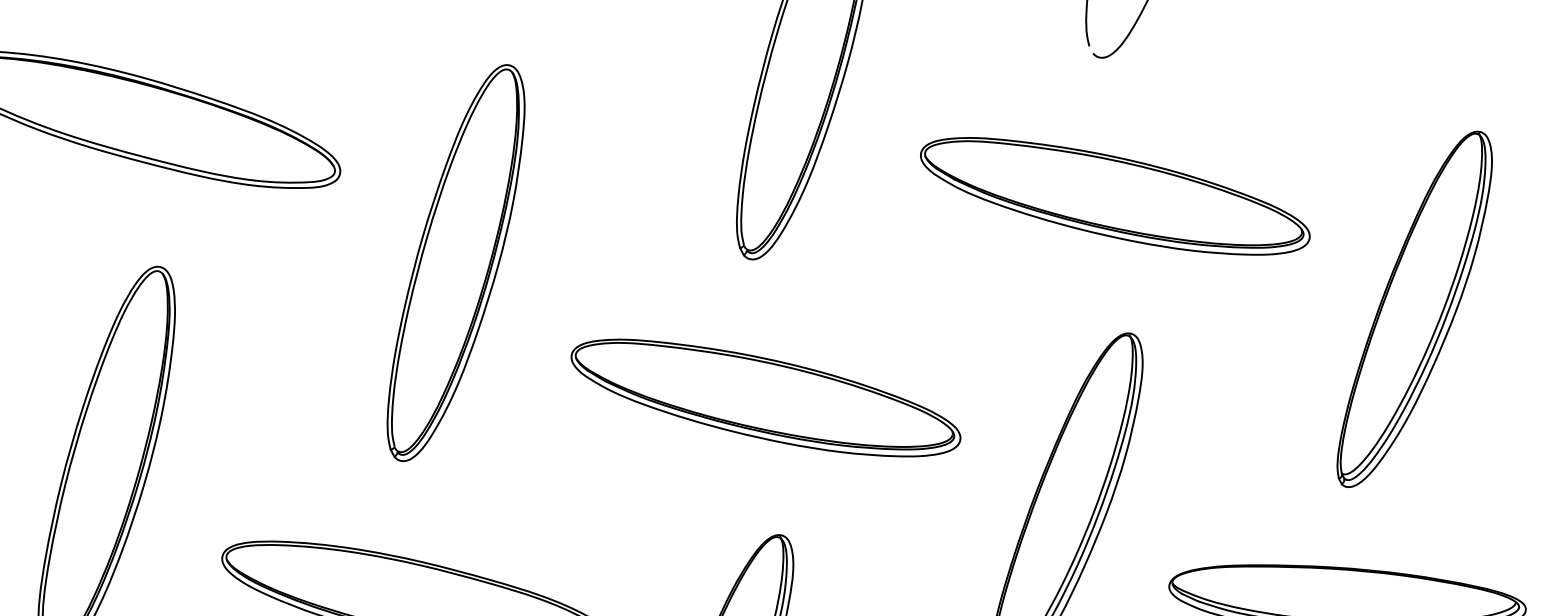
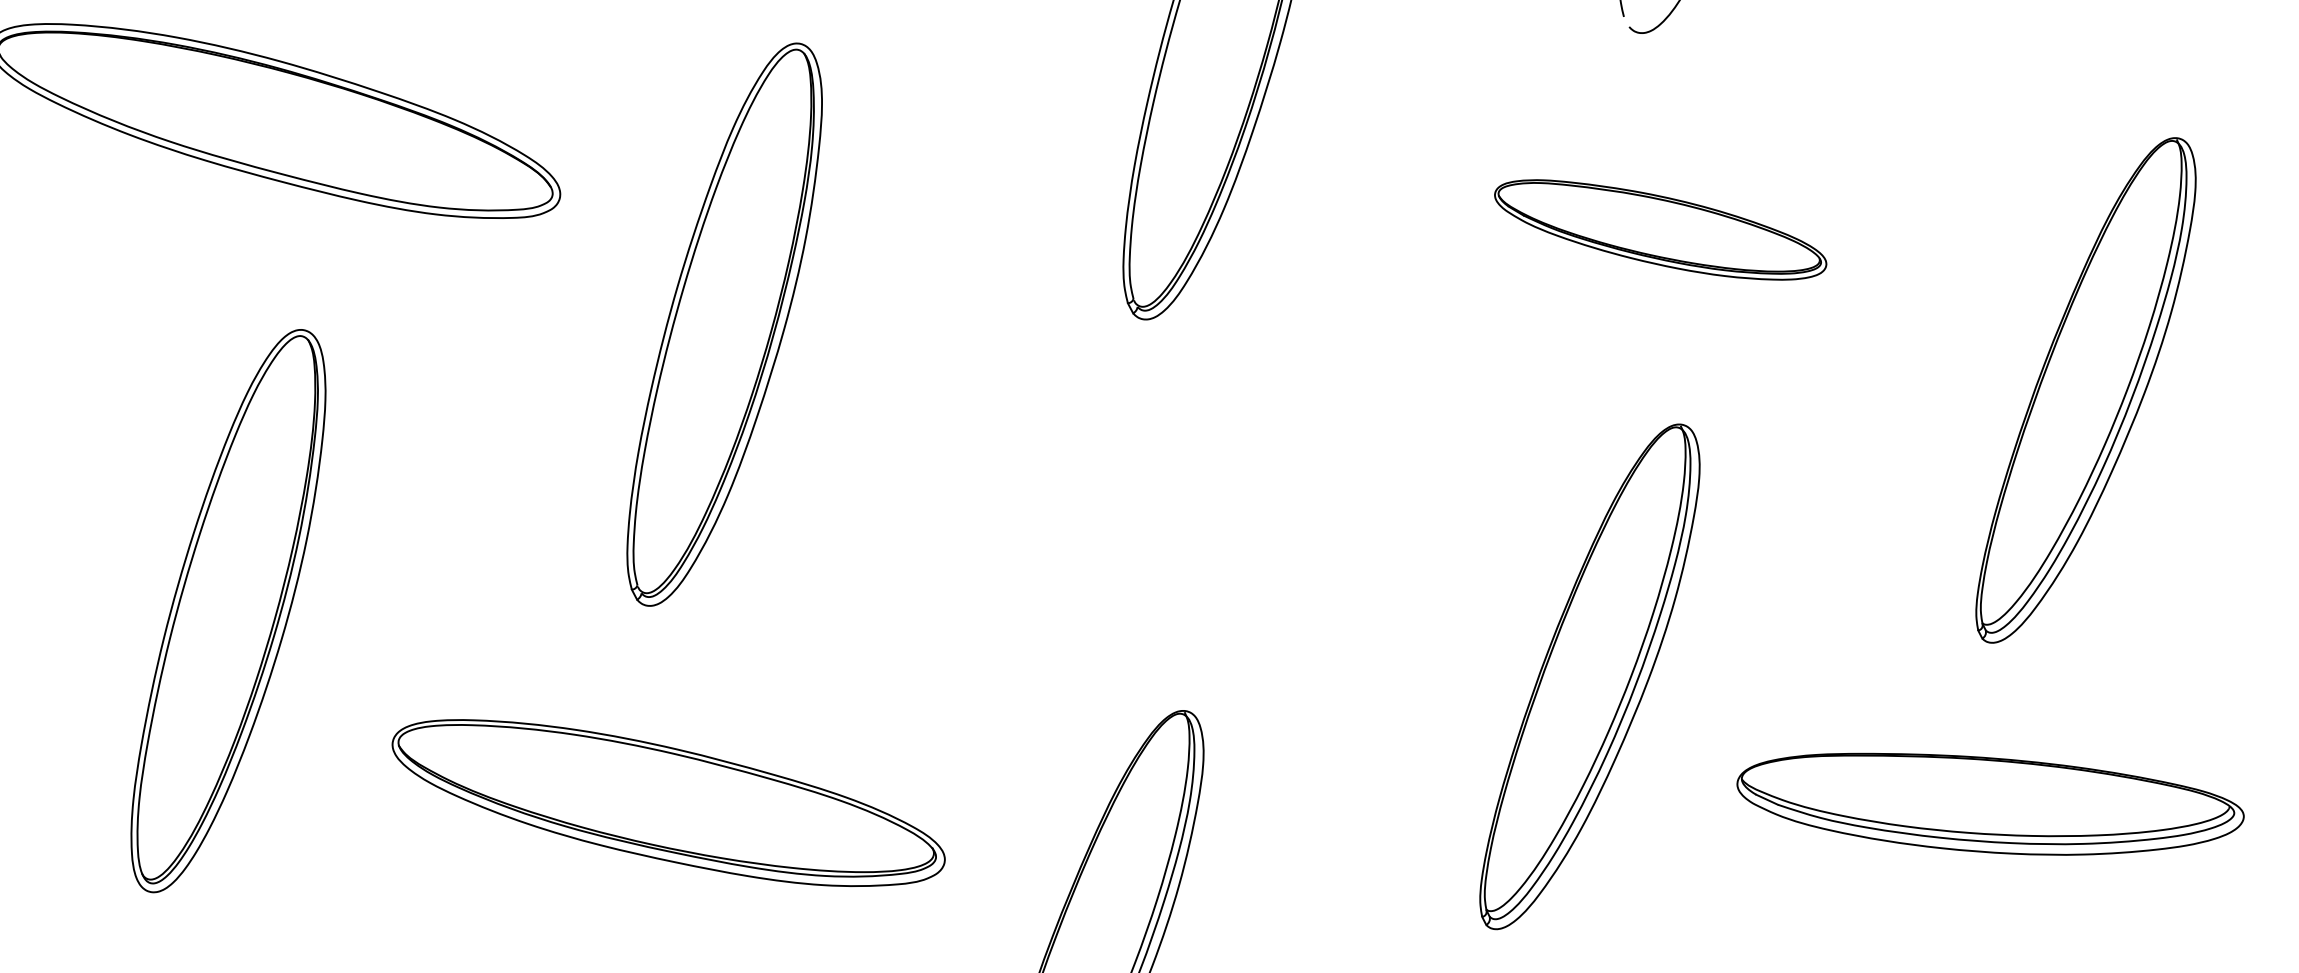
part: (1115, 196) -> (1660, 229), size x0.6
part: (765, 398) -> (1164, 516), removed

